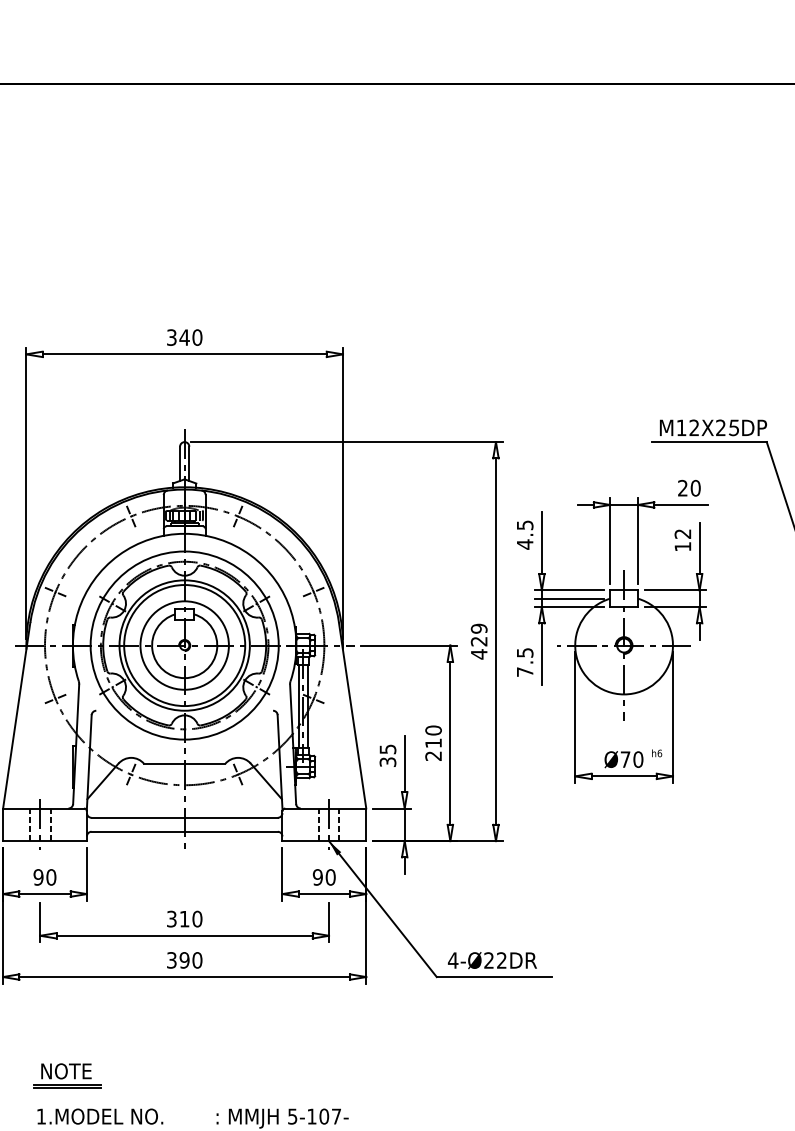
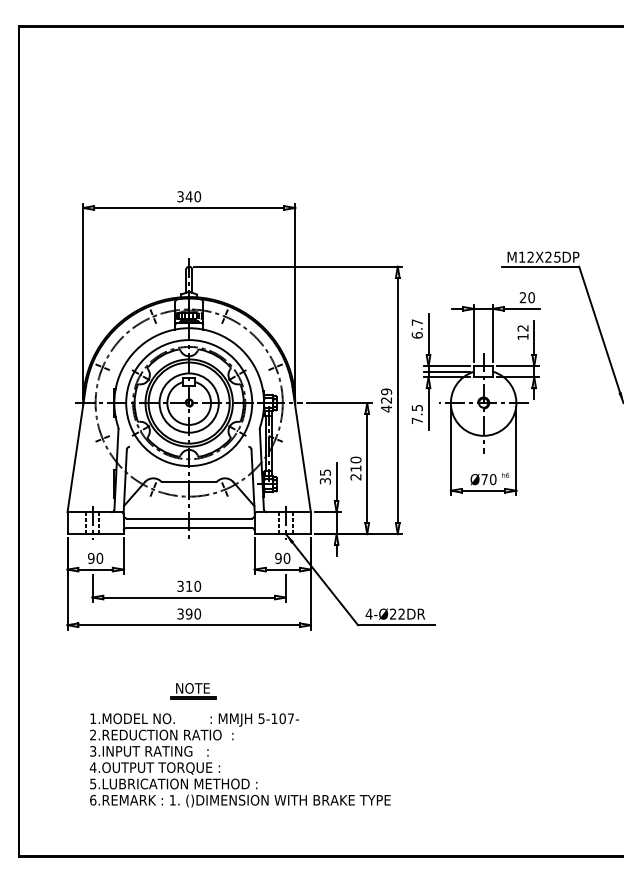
text: (523, 534) -> (416, 328), 4.5 -> 6.7
part: (67, 1075) -> (193, 691), moved

